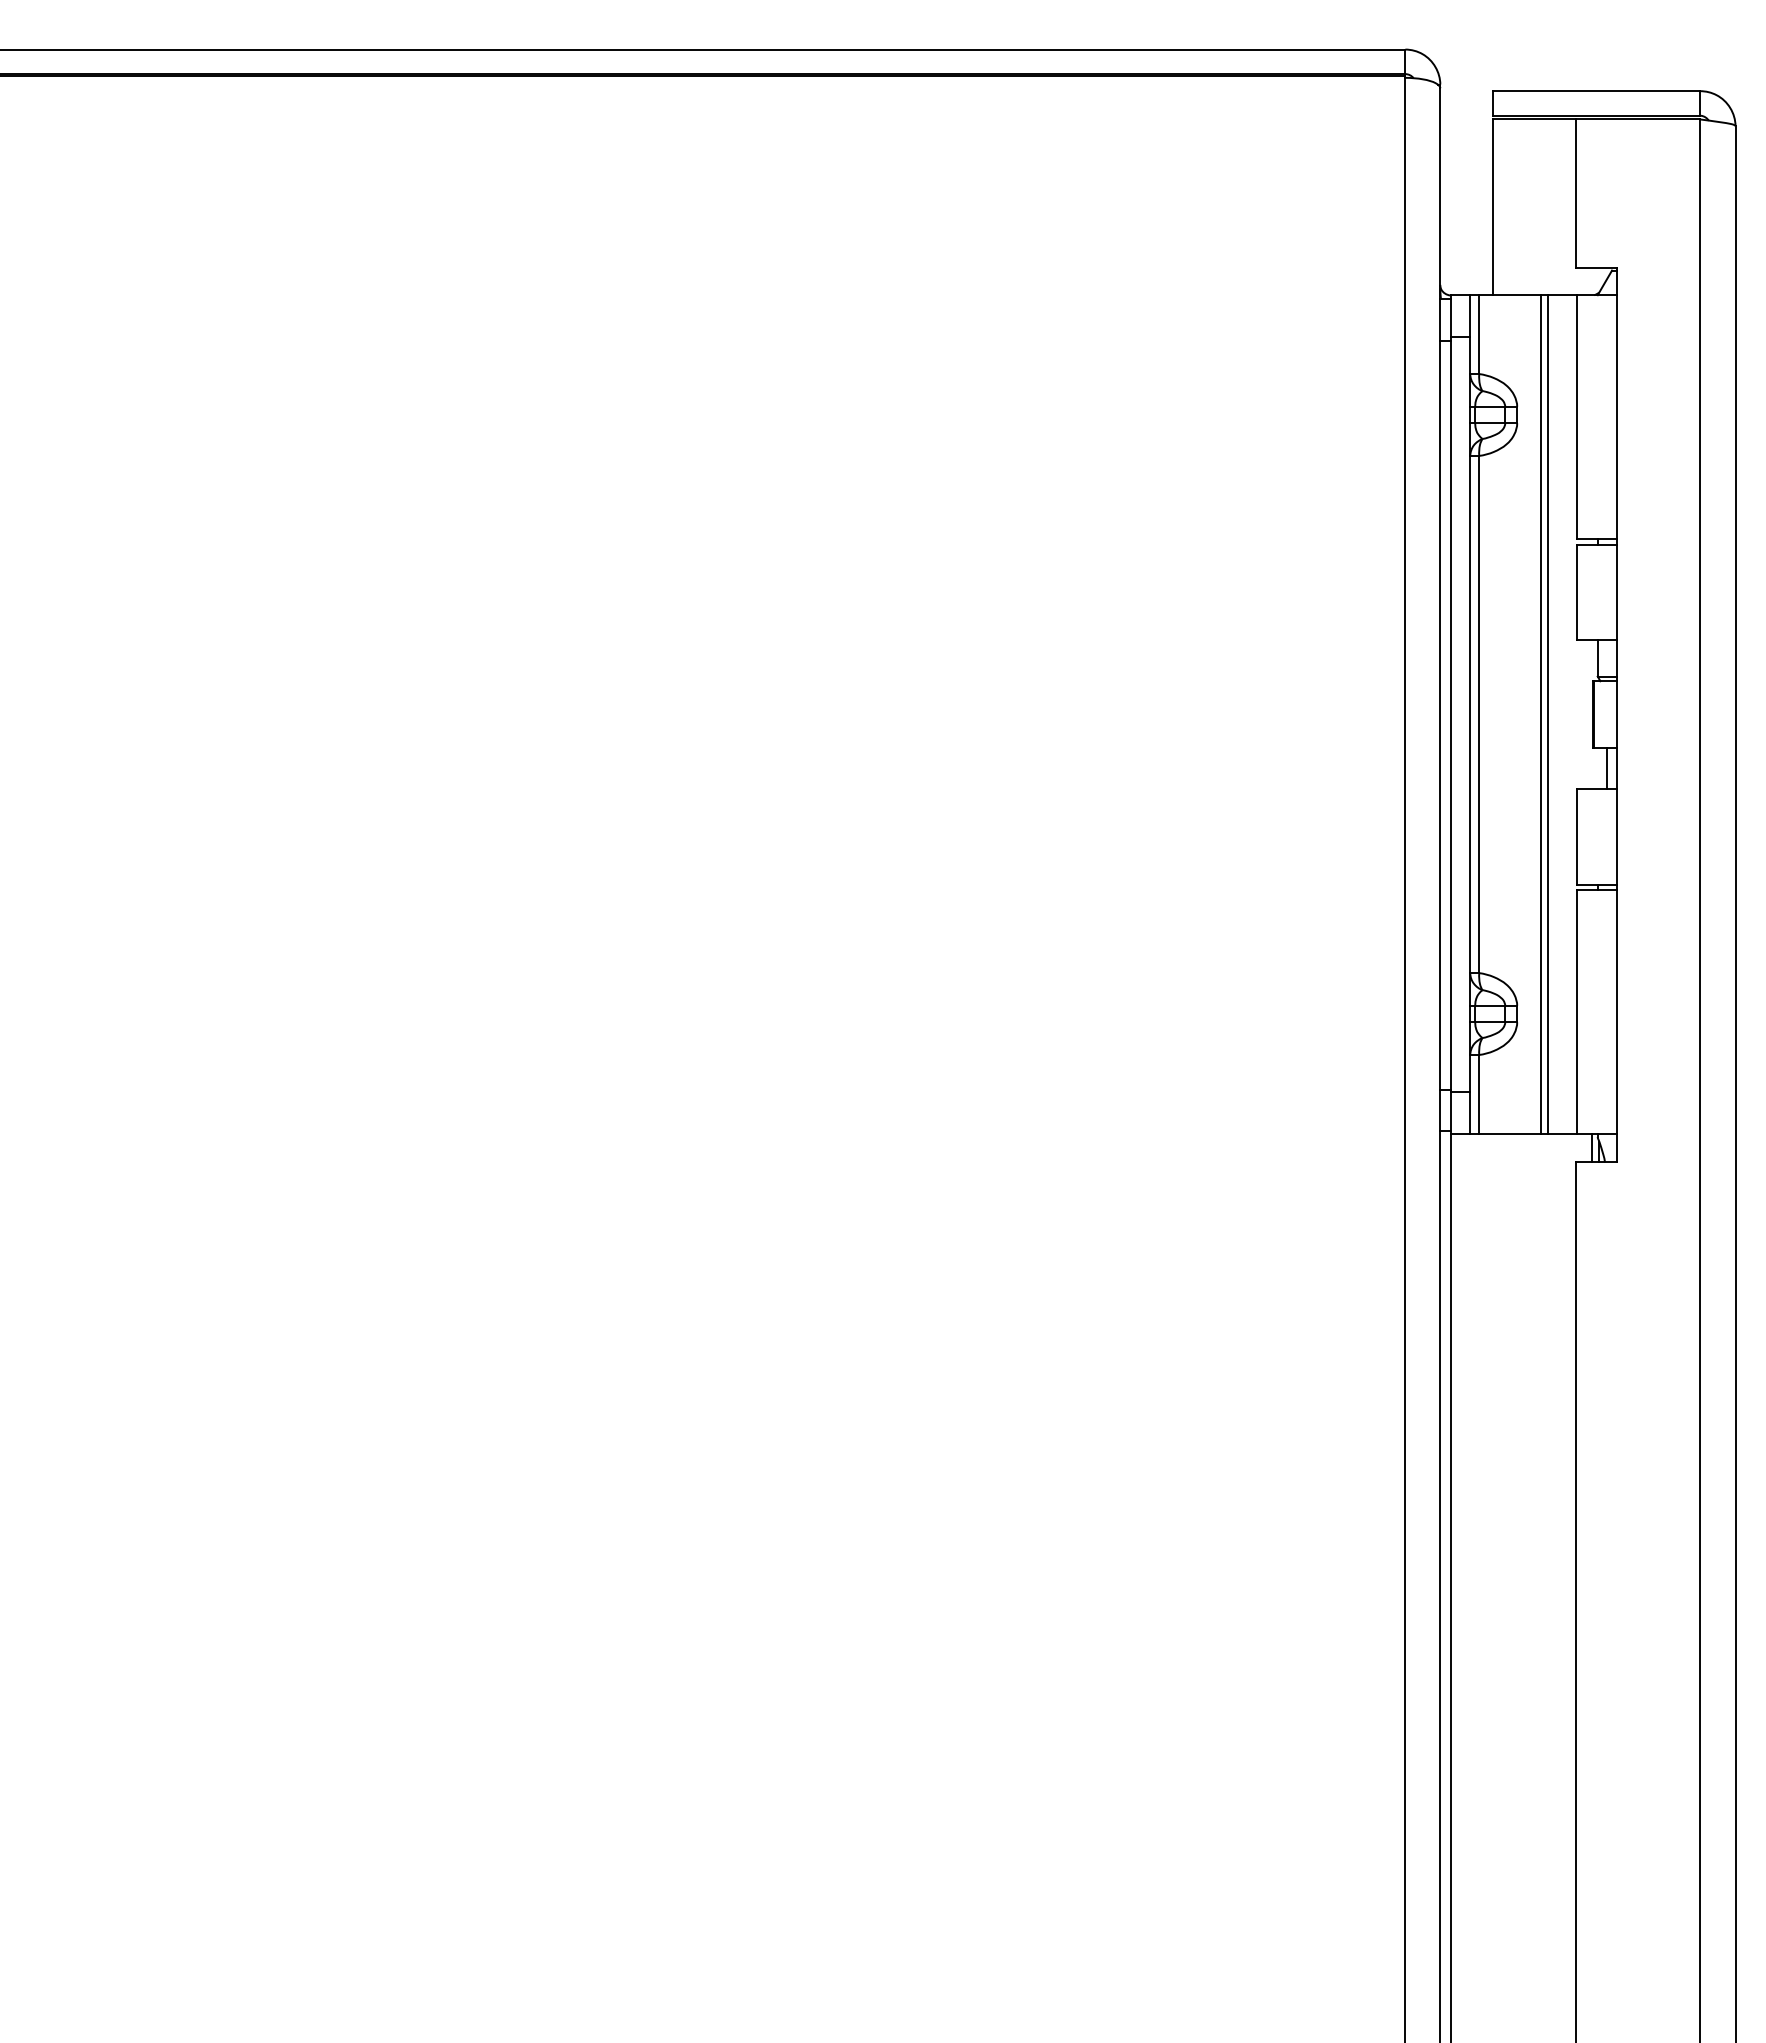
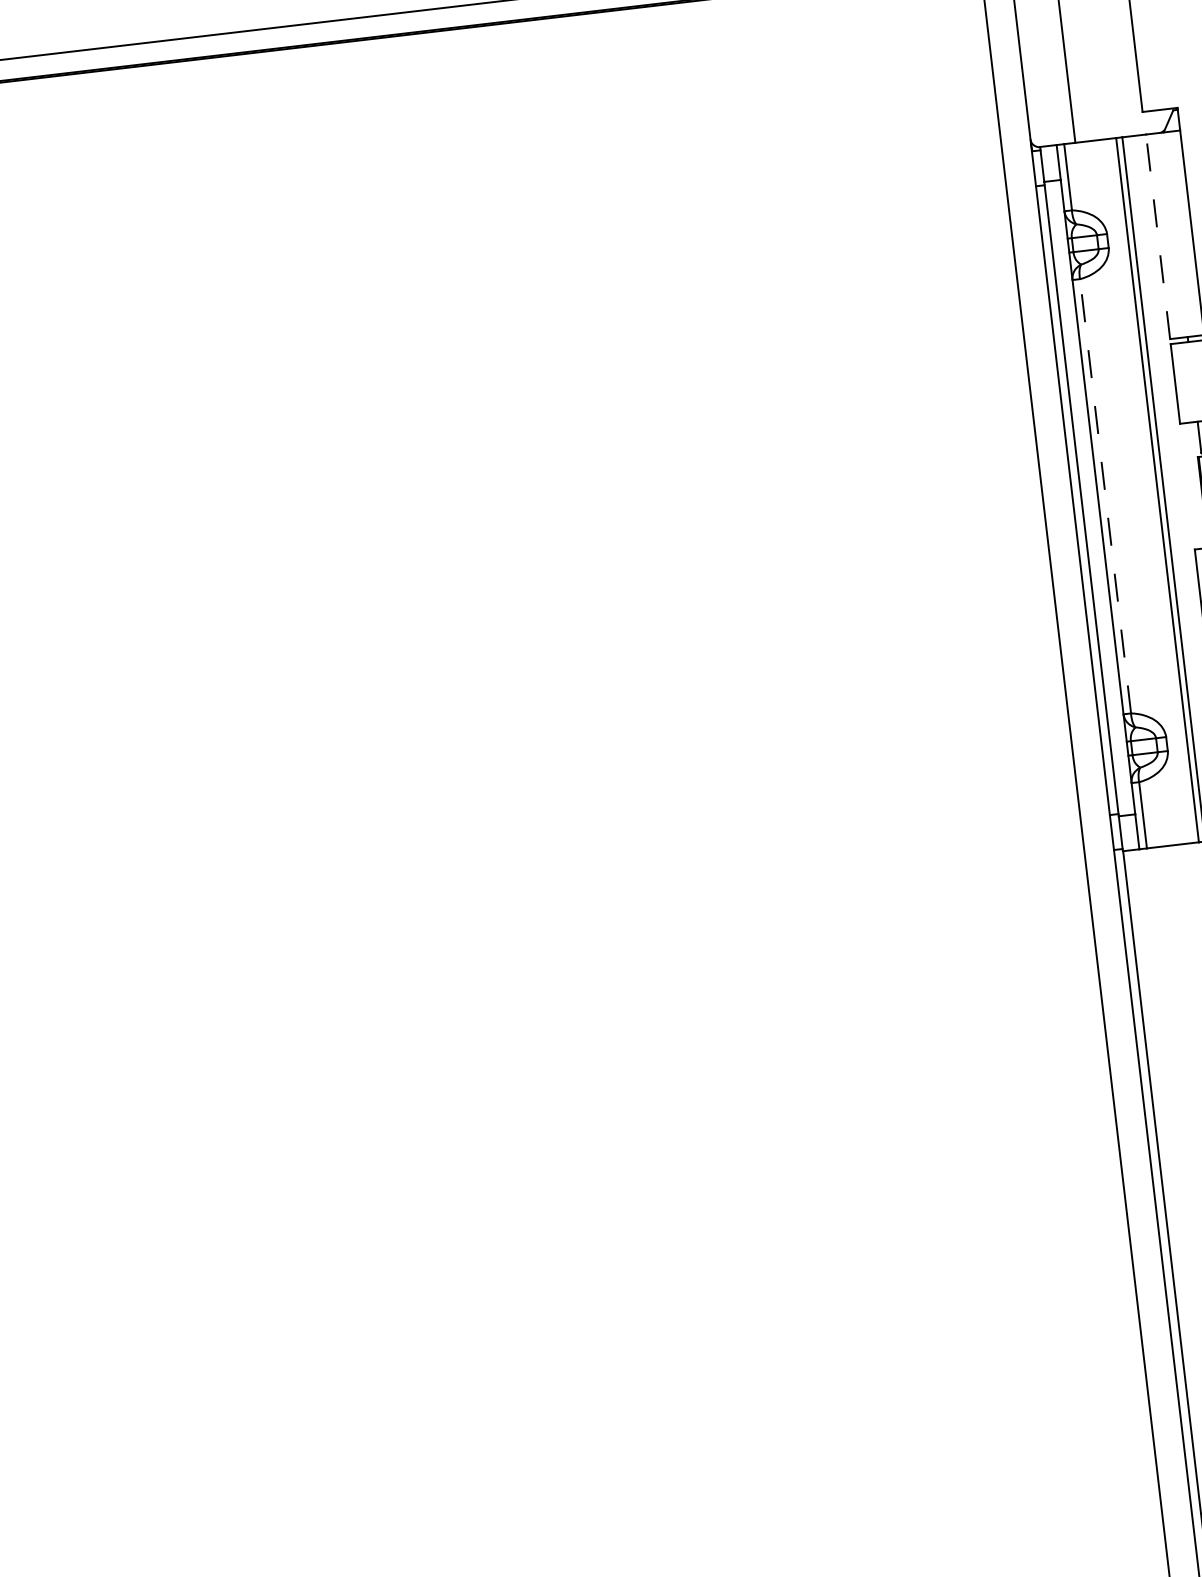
line: (1576, 416) -> (1157, 236), solid -> dashed
line: (1479, 714) -> (1105, 496), solid -> dashed

